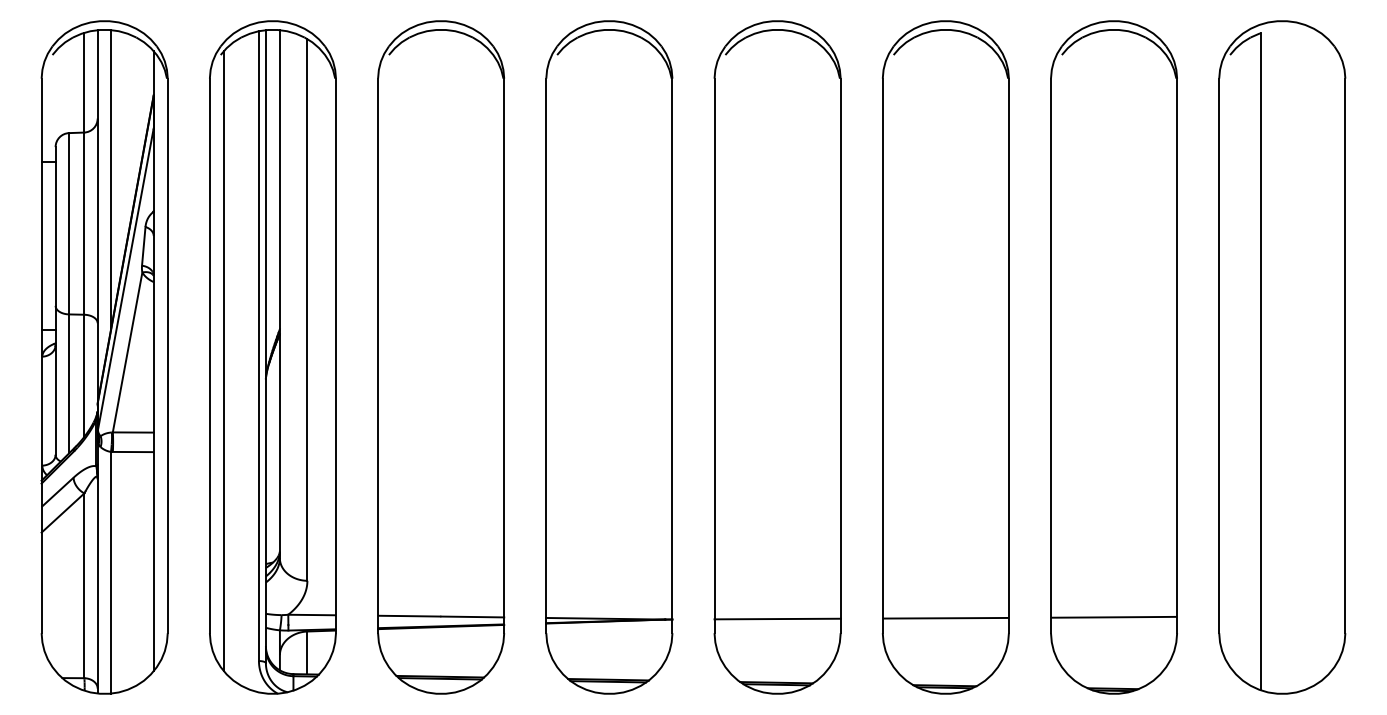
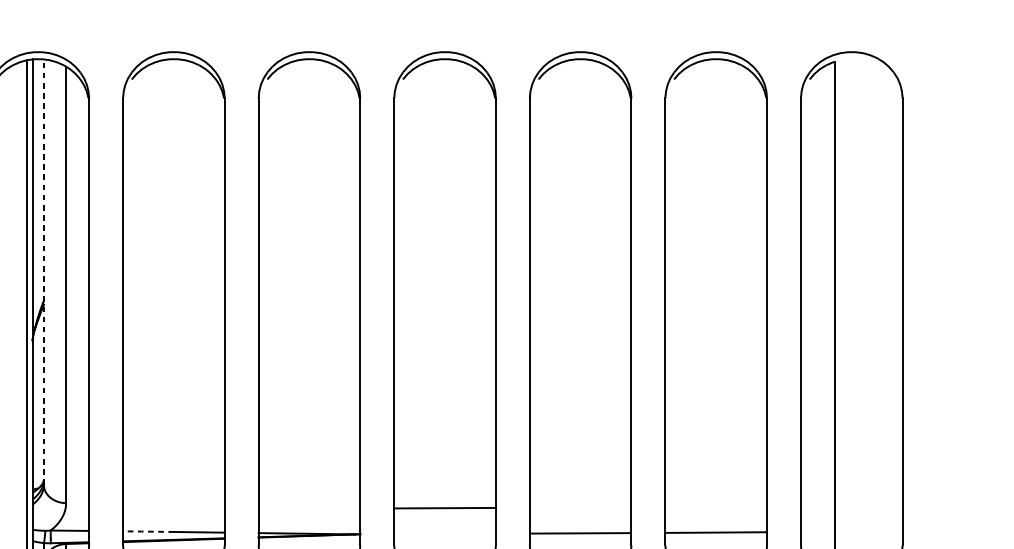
line: (279, 294) -> (43, 272), solid -> dashed
line: (408, 616) -> (147, 531), solid -> dashed
line: (777, 618) -> (444, 507), moved

